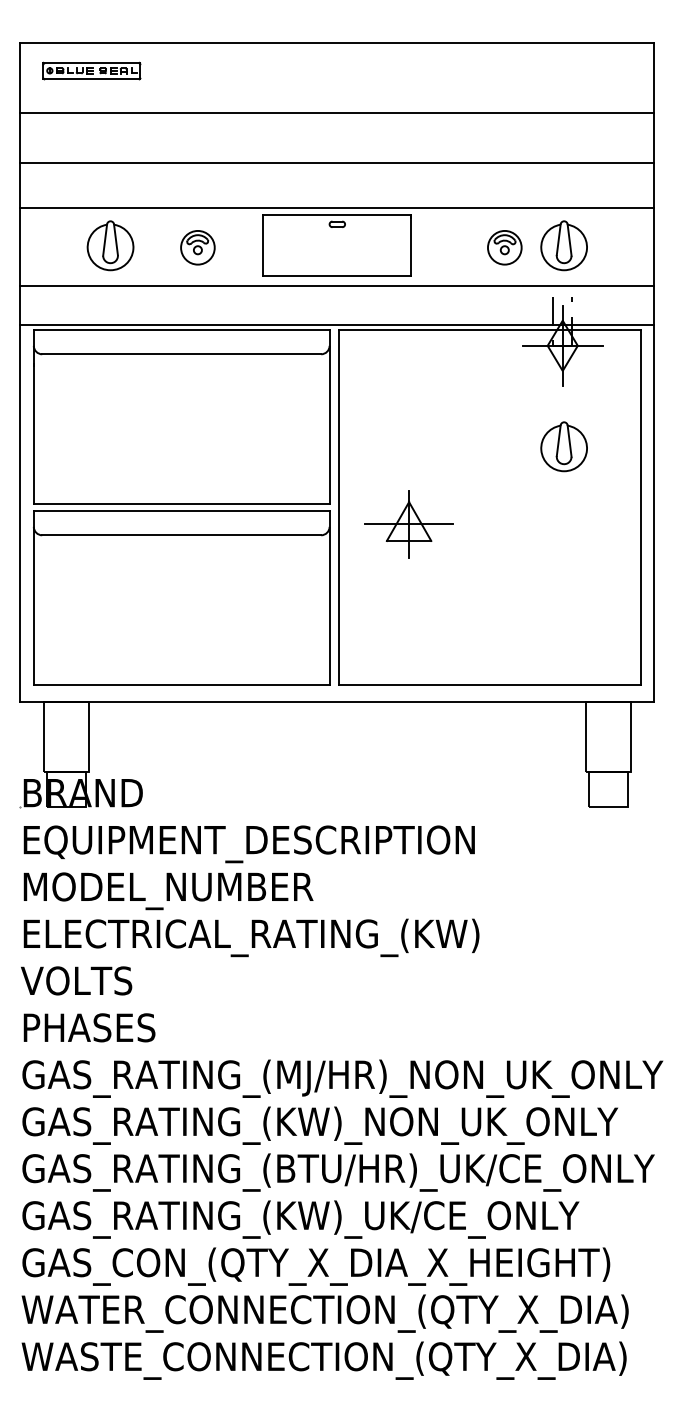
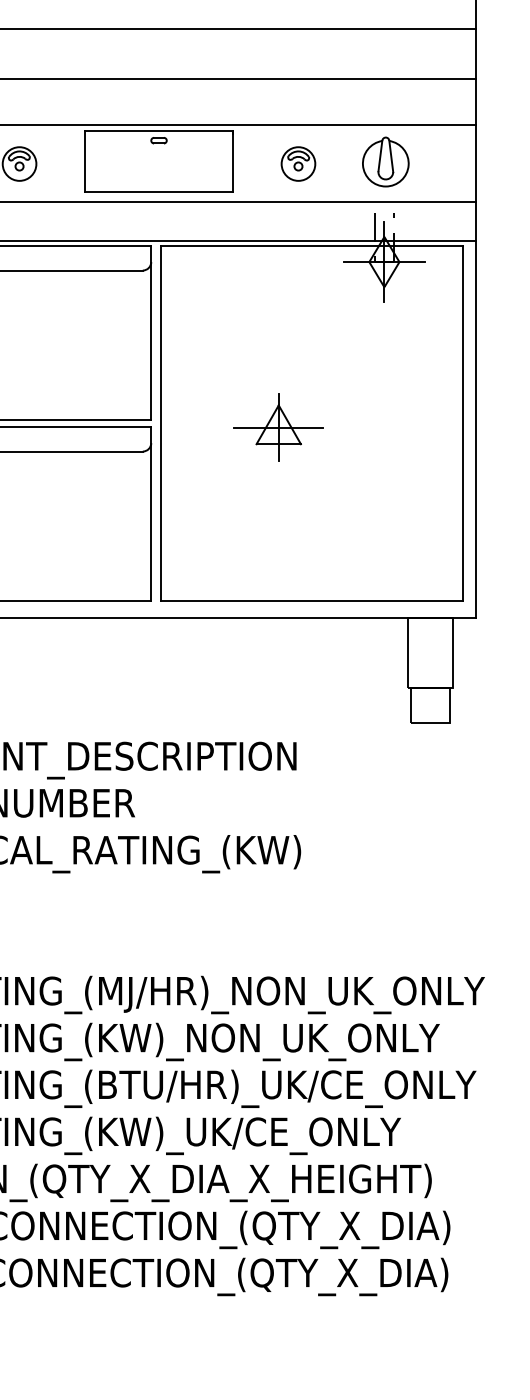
part: (504, 247) -> (298, 163), moved
part: (563, 446) -> (385, 362), removed
part: (408, 524) -> (278, 427), moved

